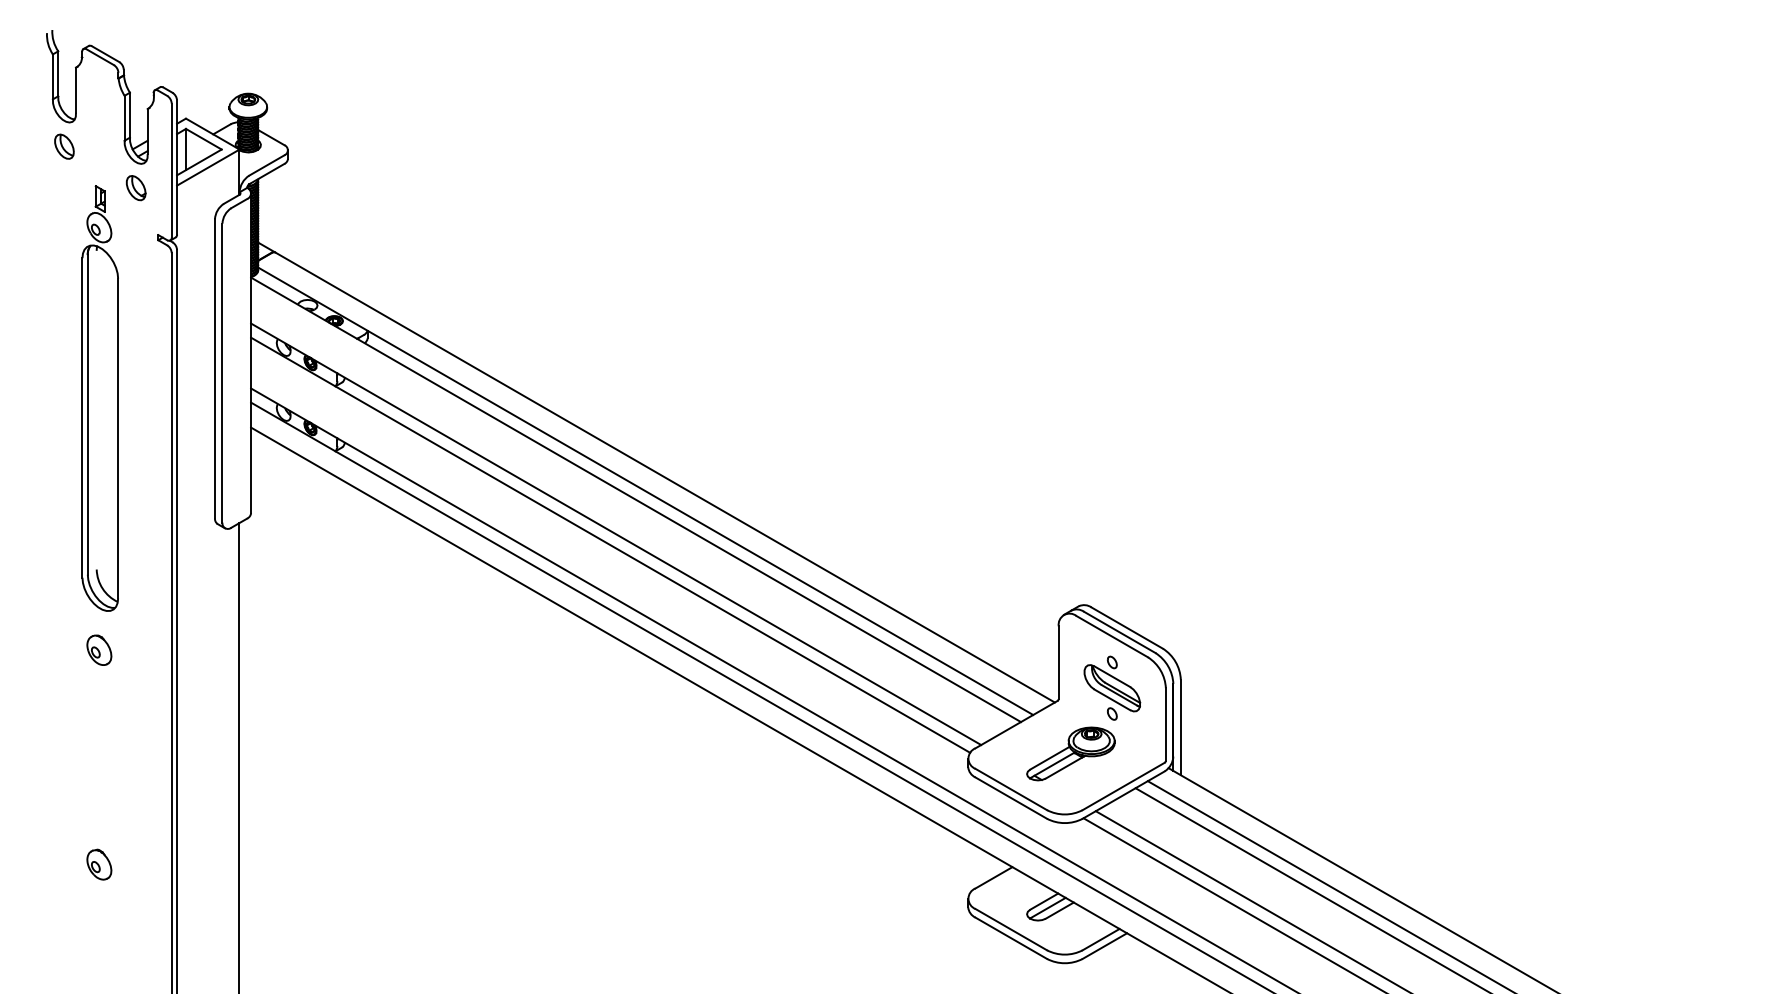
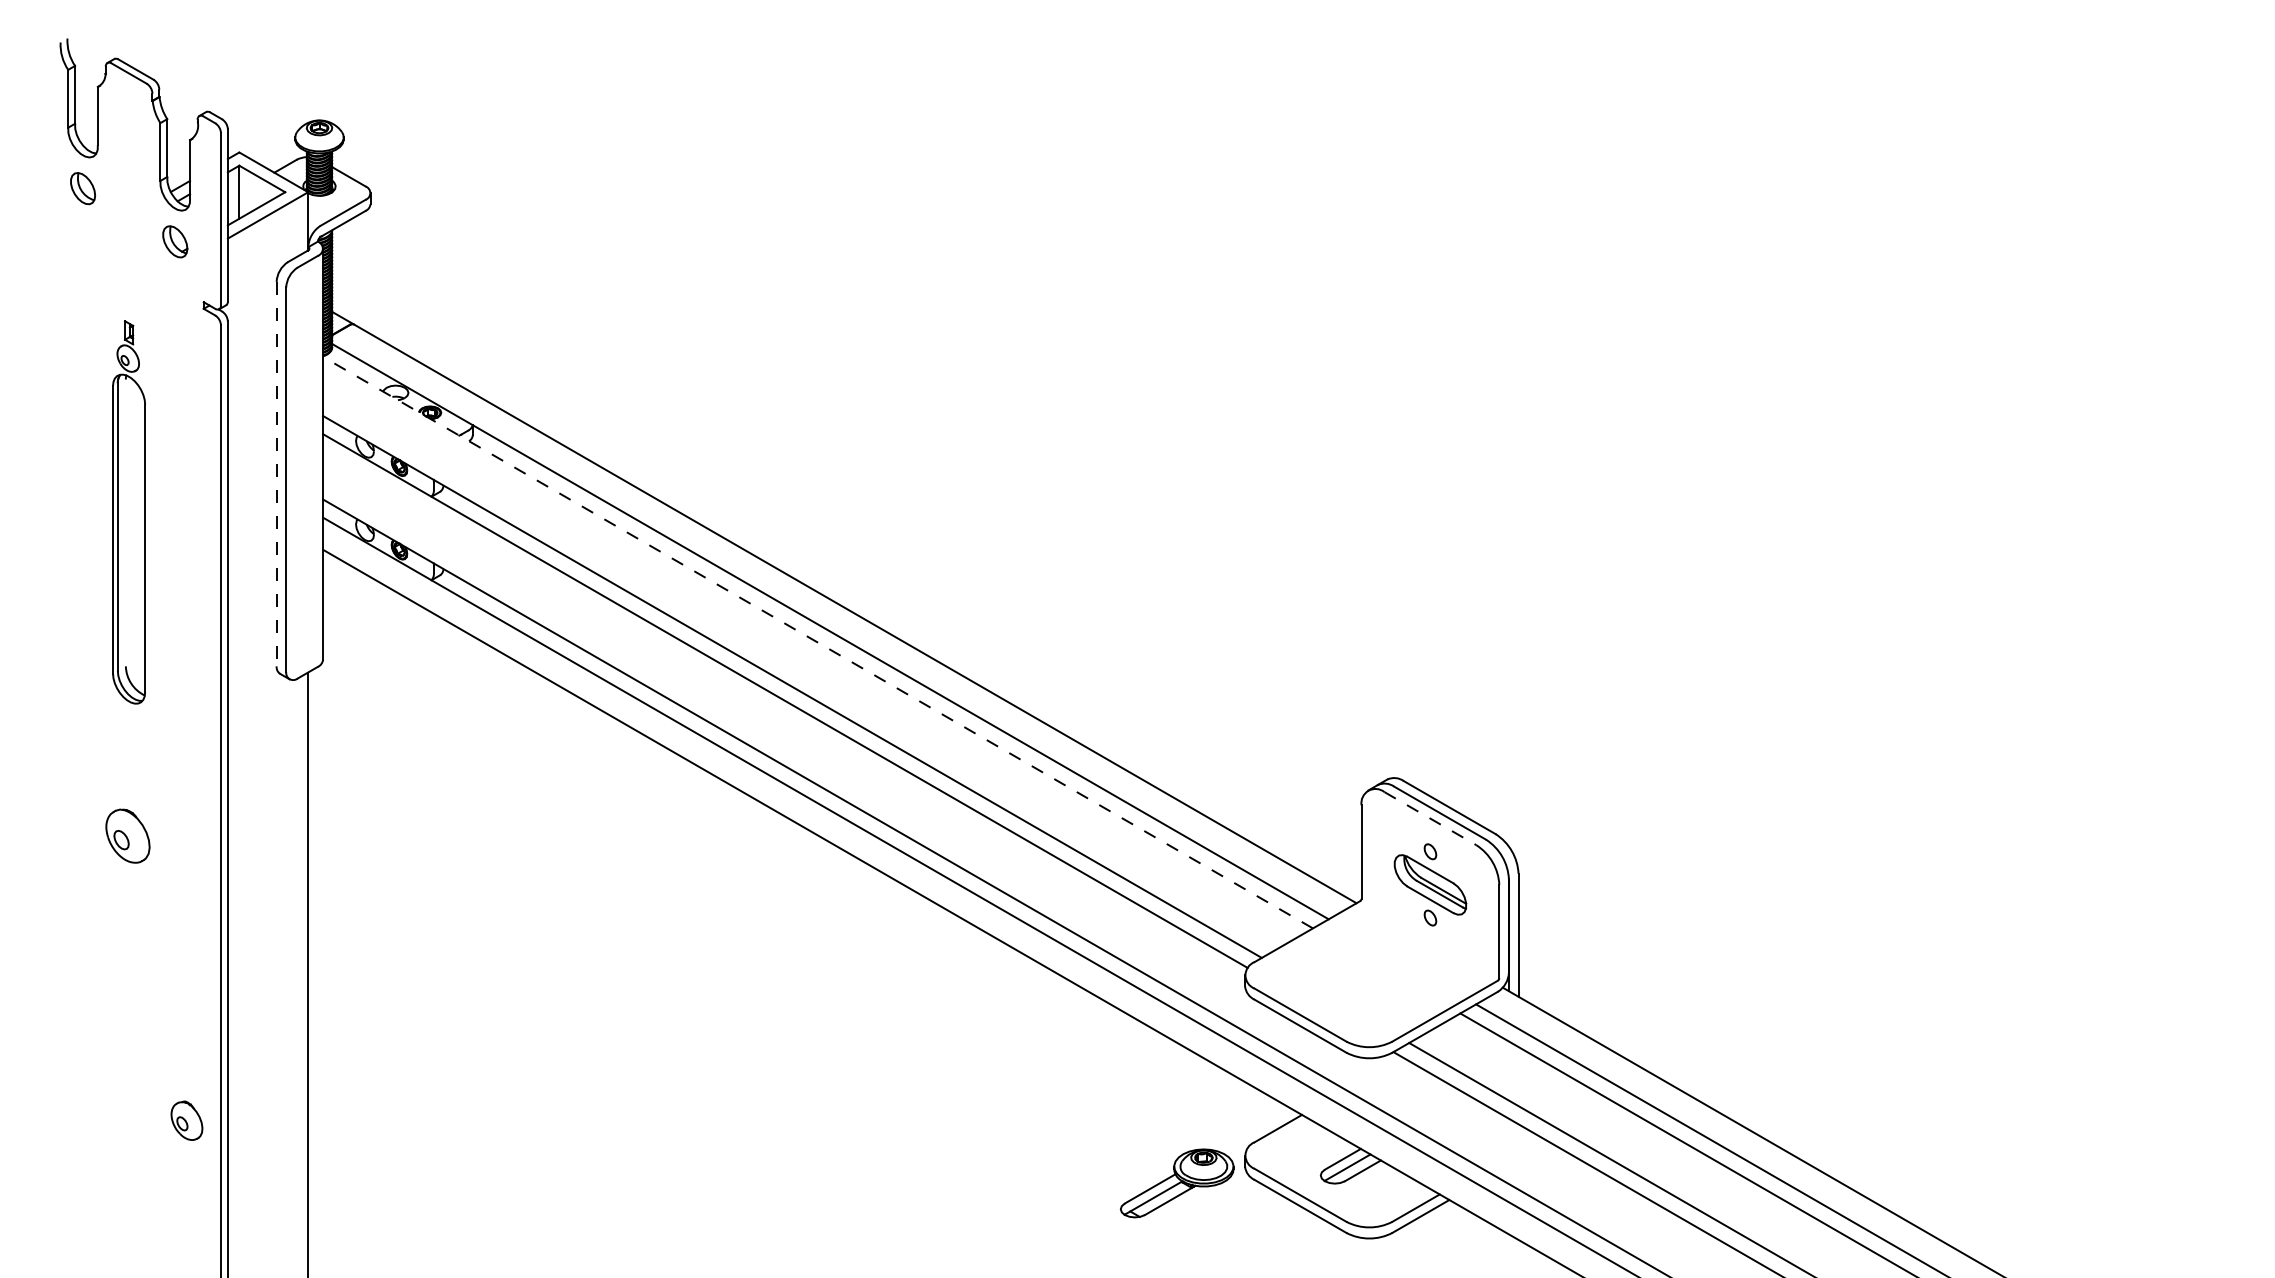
line: (214, 369) -> (276, 474), solid -> dashed
part: (99, 398) -> (128, 512), size x0.7
line: (636, 499) -> (818, 642), solid -> dashed
line: (1112, 636) -> (1430, 818), solid -> dashed
part: (99, 649) -> (127, 835), size x1.4
part: (1070, 754) -> (1176, 1183), moved
part: (99, 864) -> (186, 1120), moved

